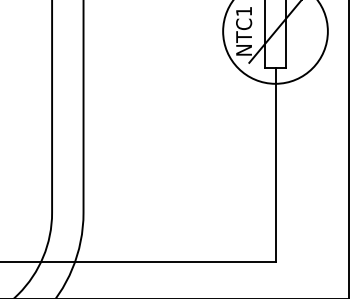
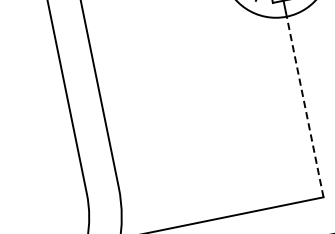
line: (275, 172) -> (305, 106), solid -> dashed

